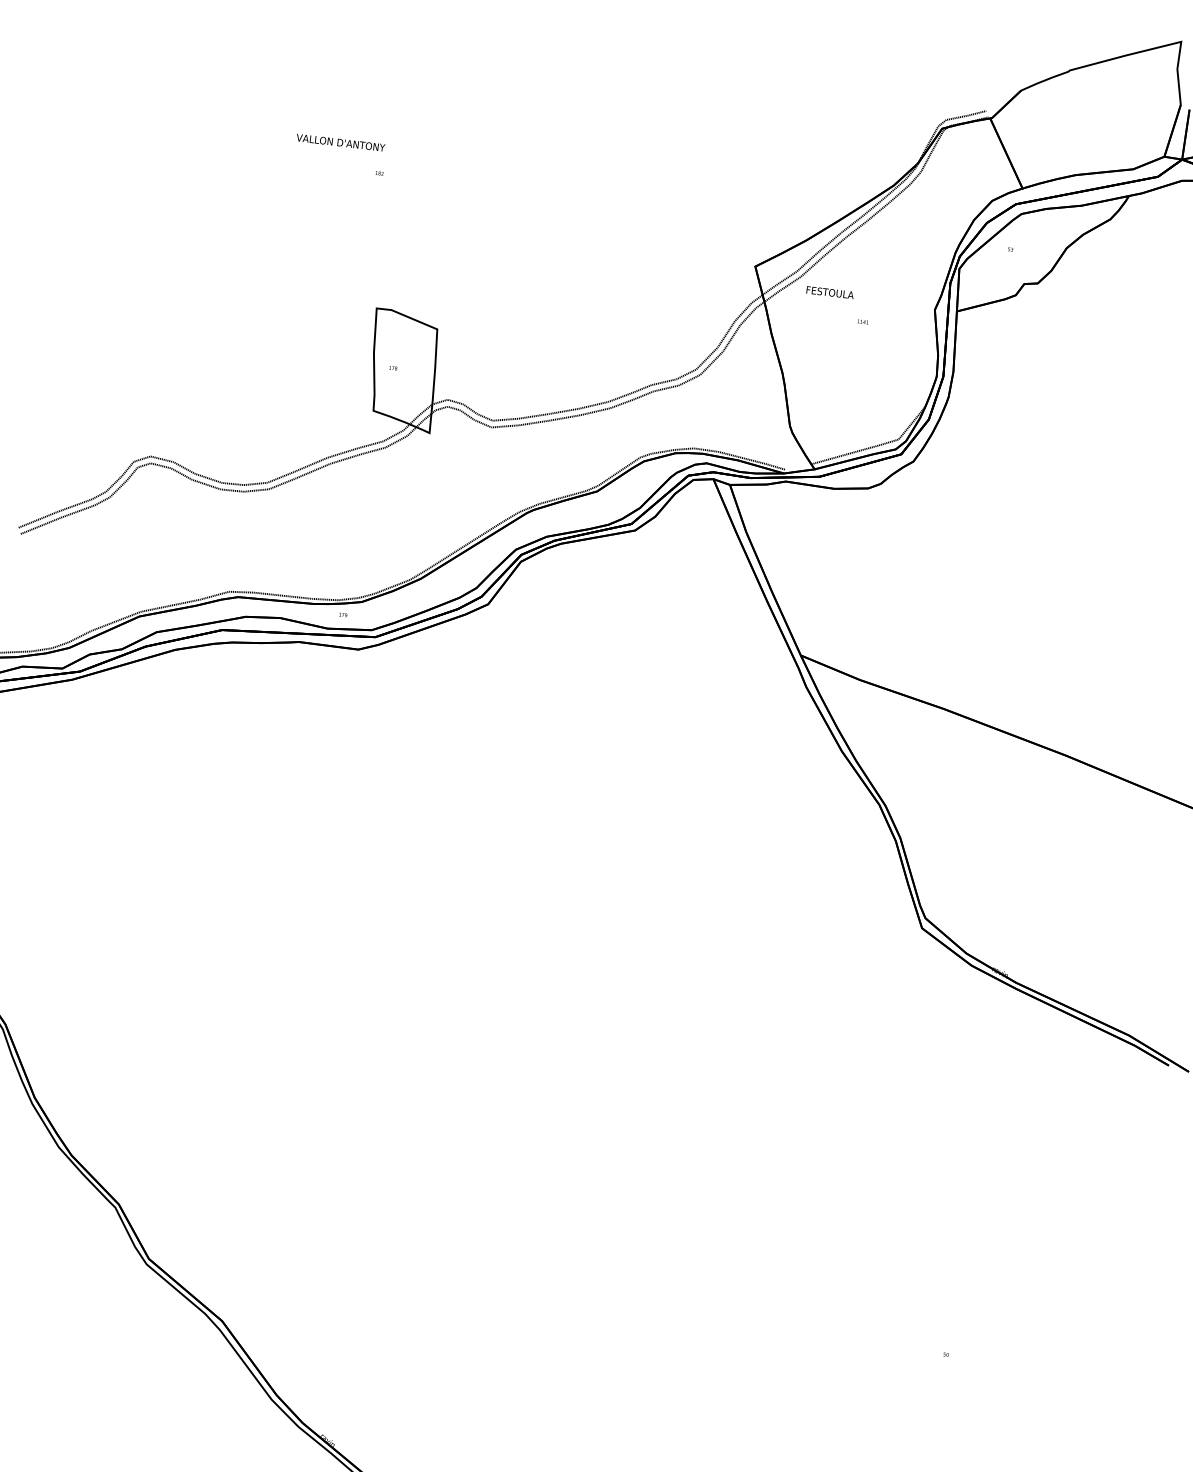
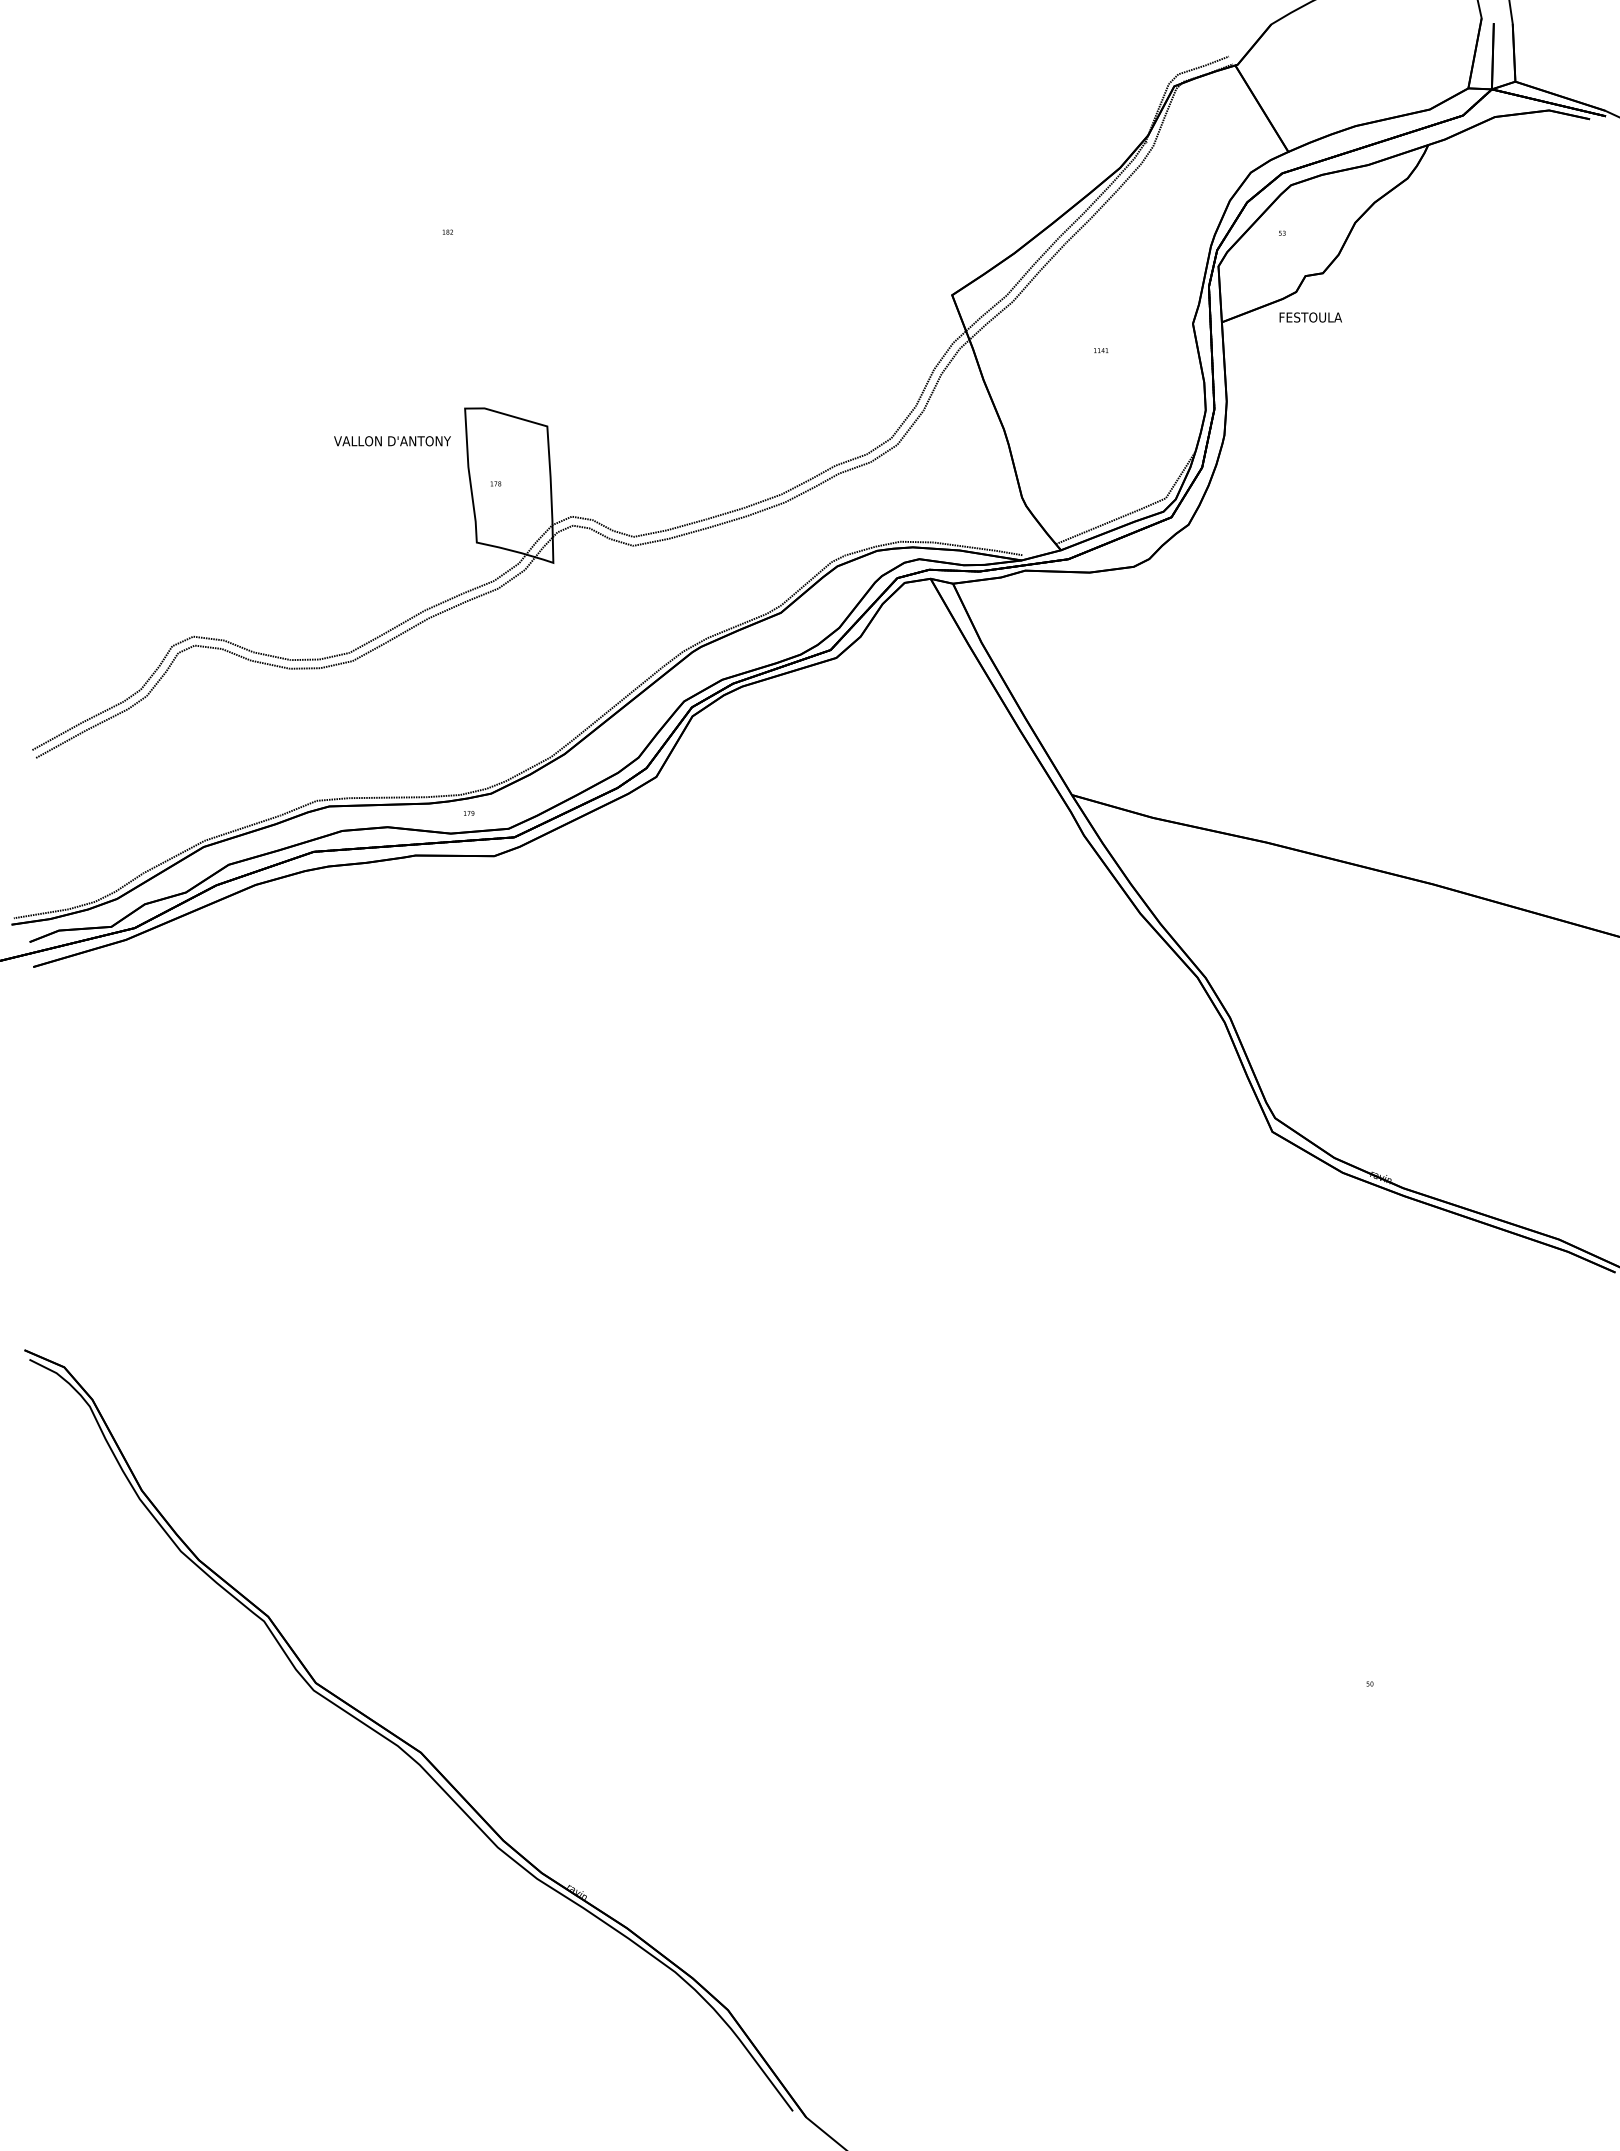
text: (340, 143) -> (392, 441), moved
text: (829, 292) -> (1310, 317), moved

